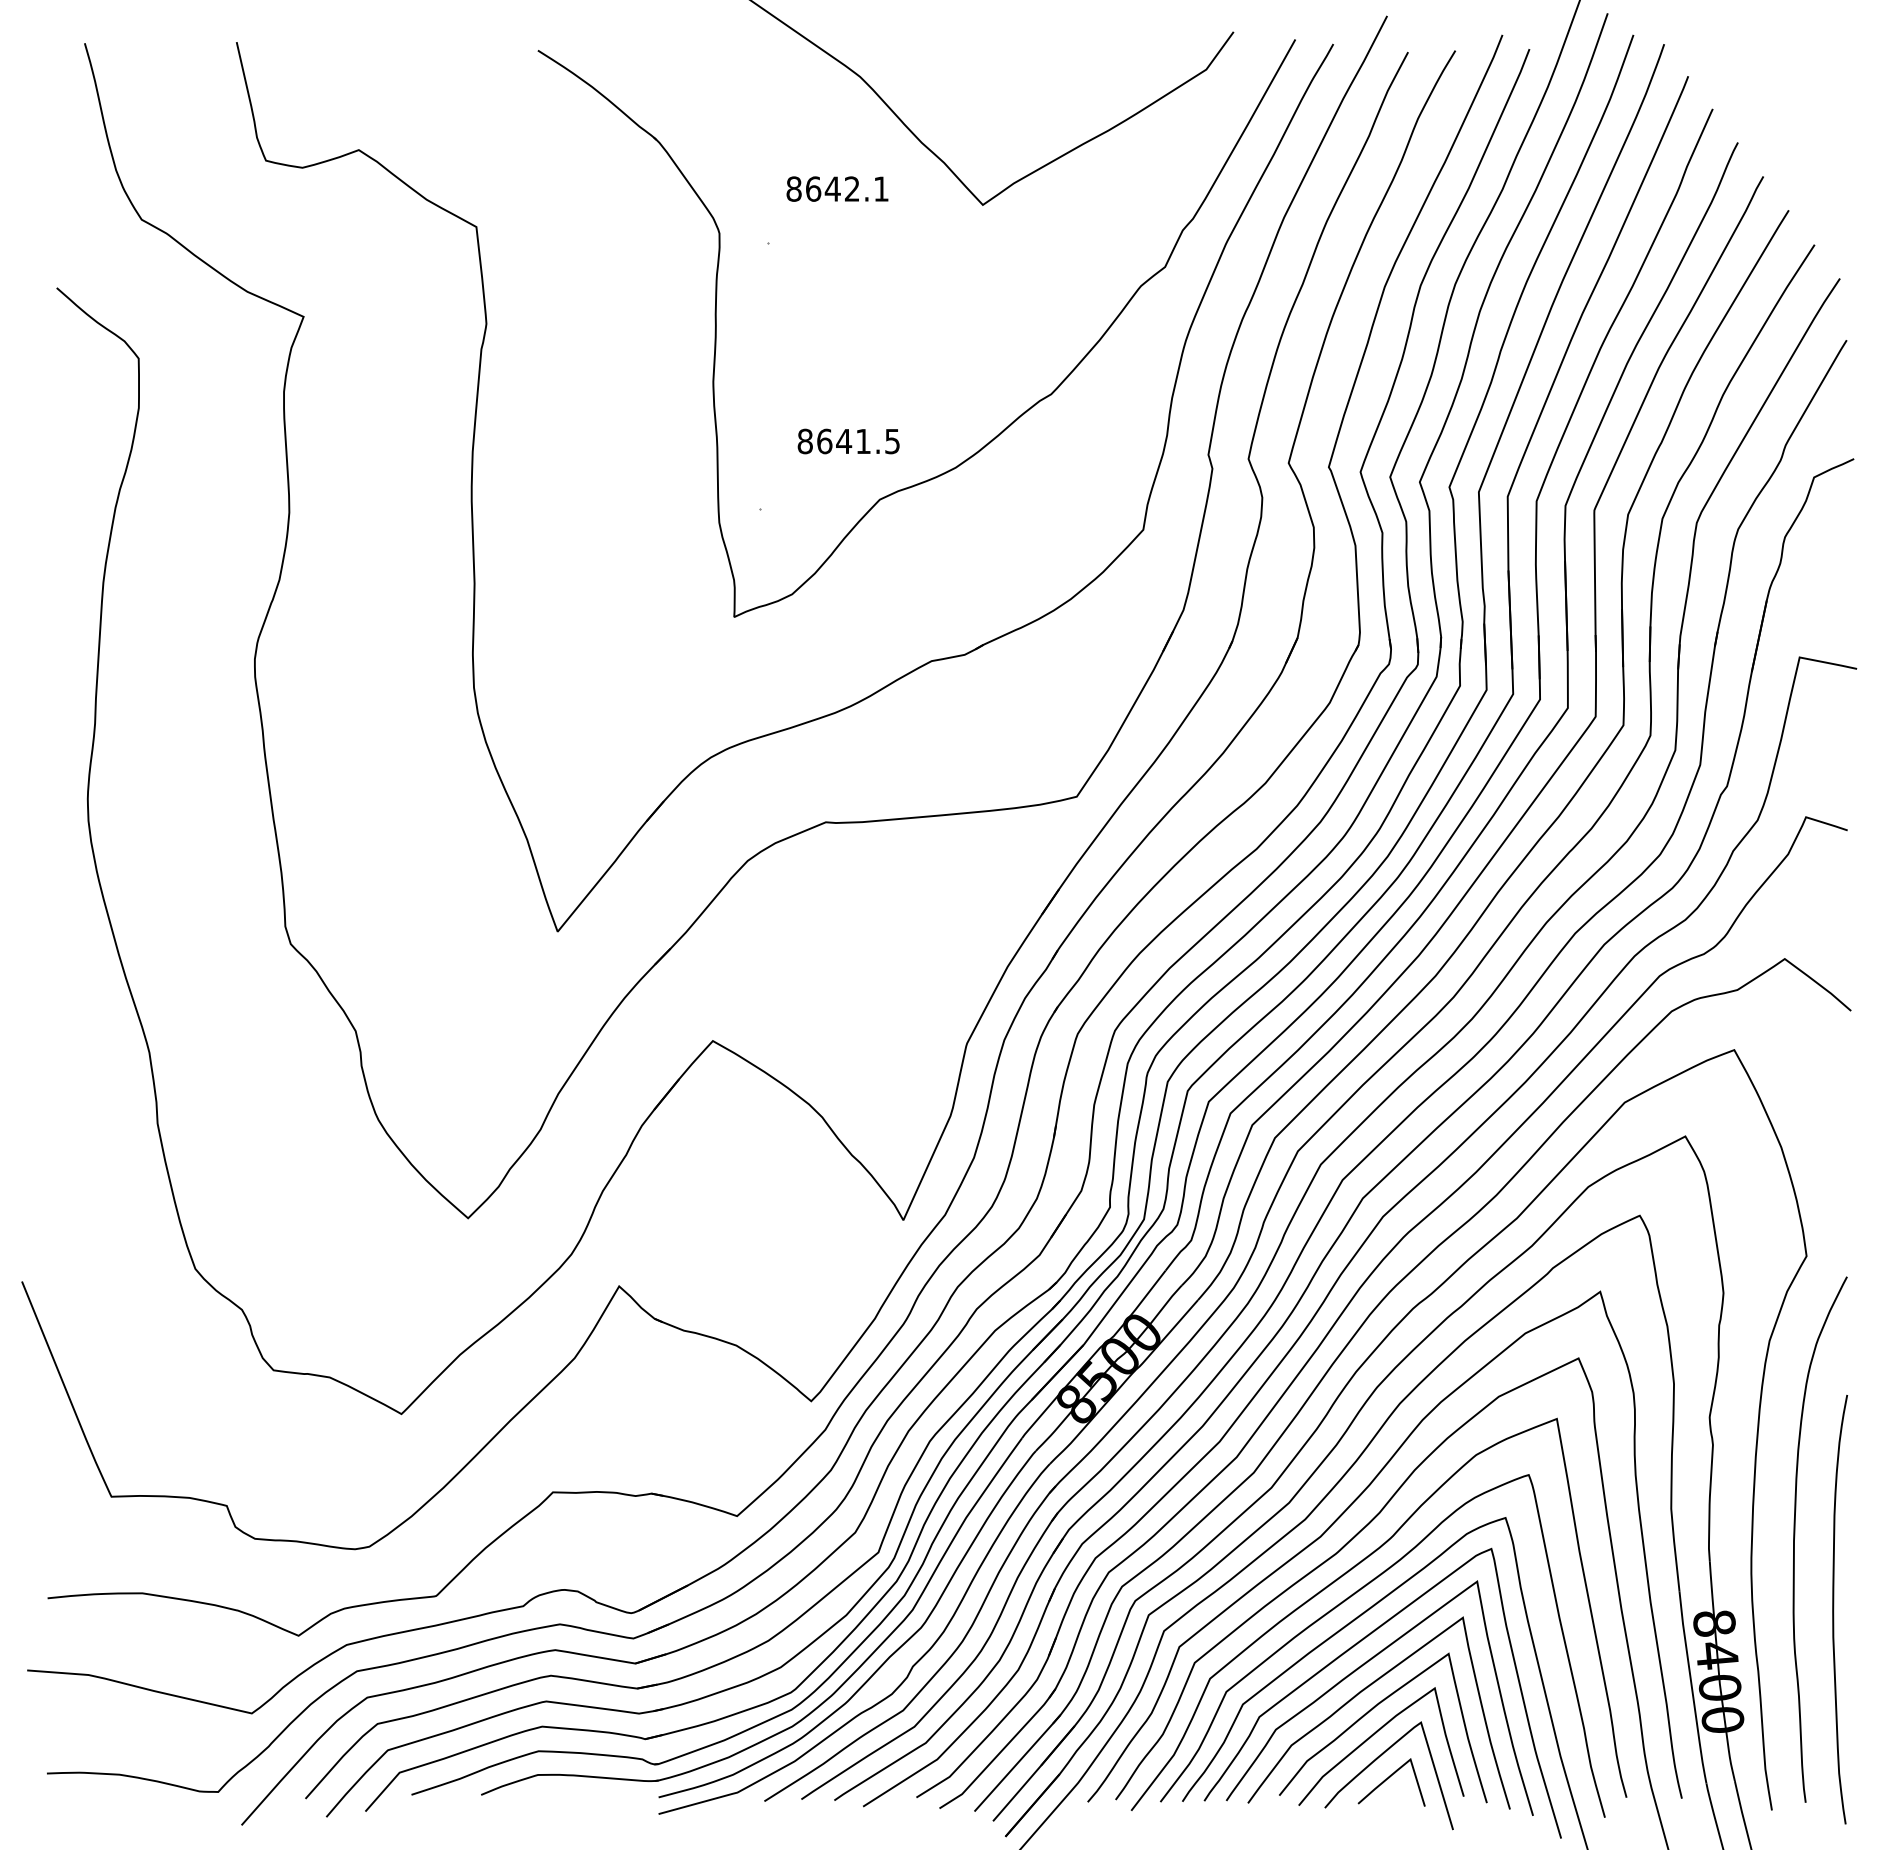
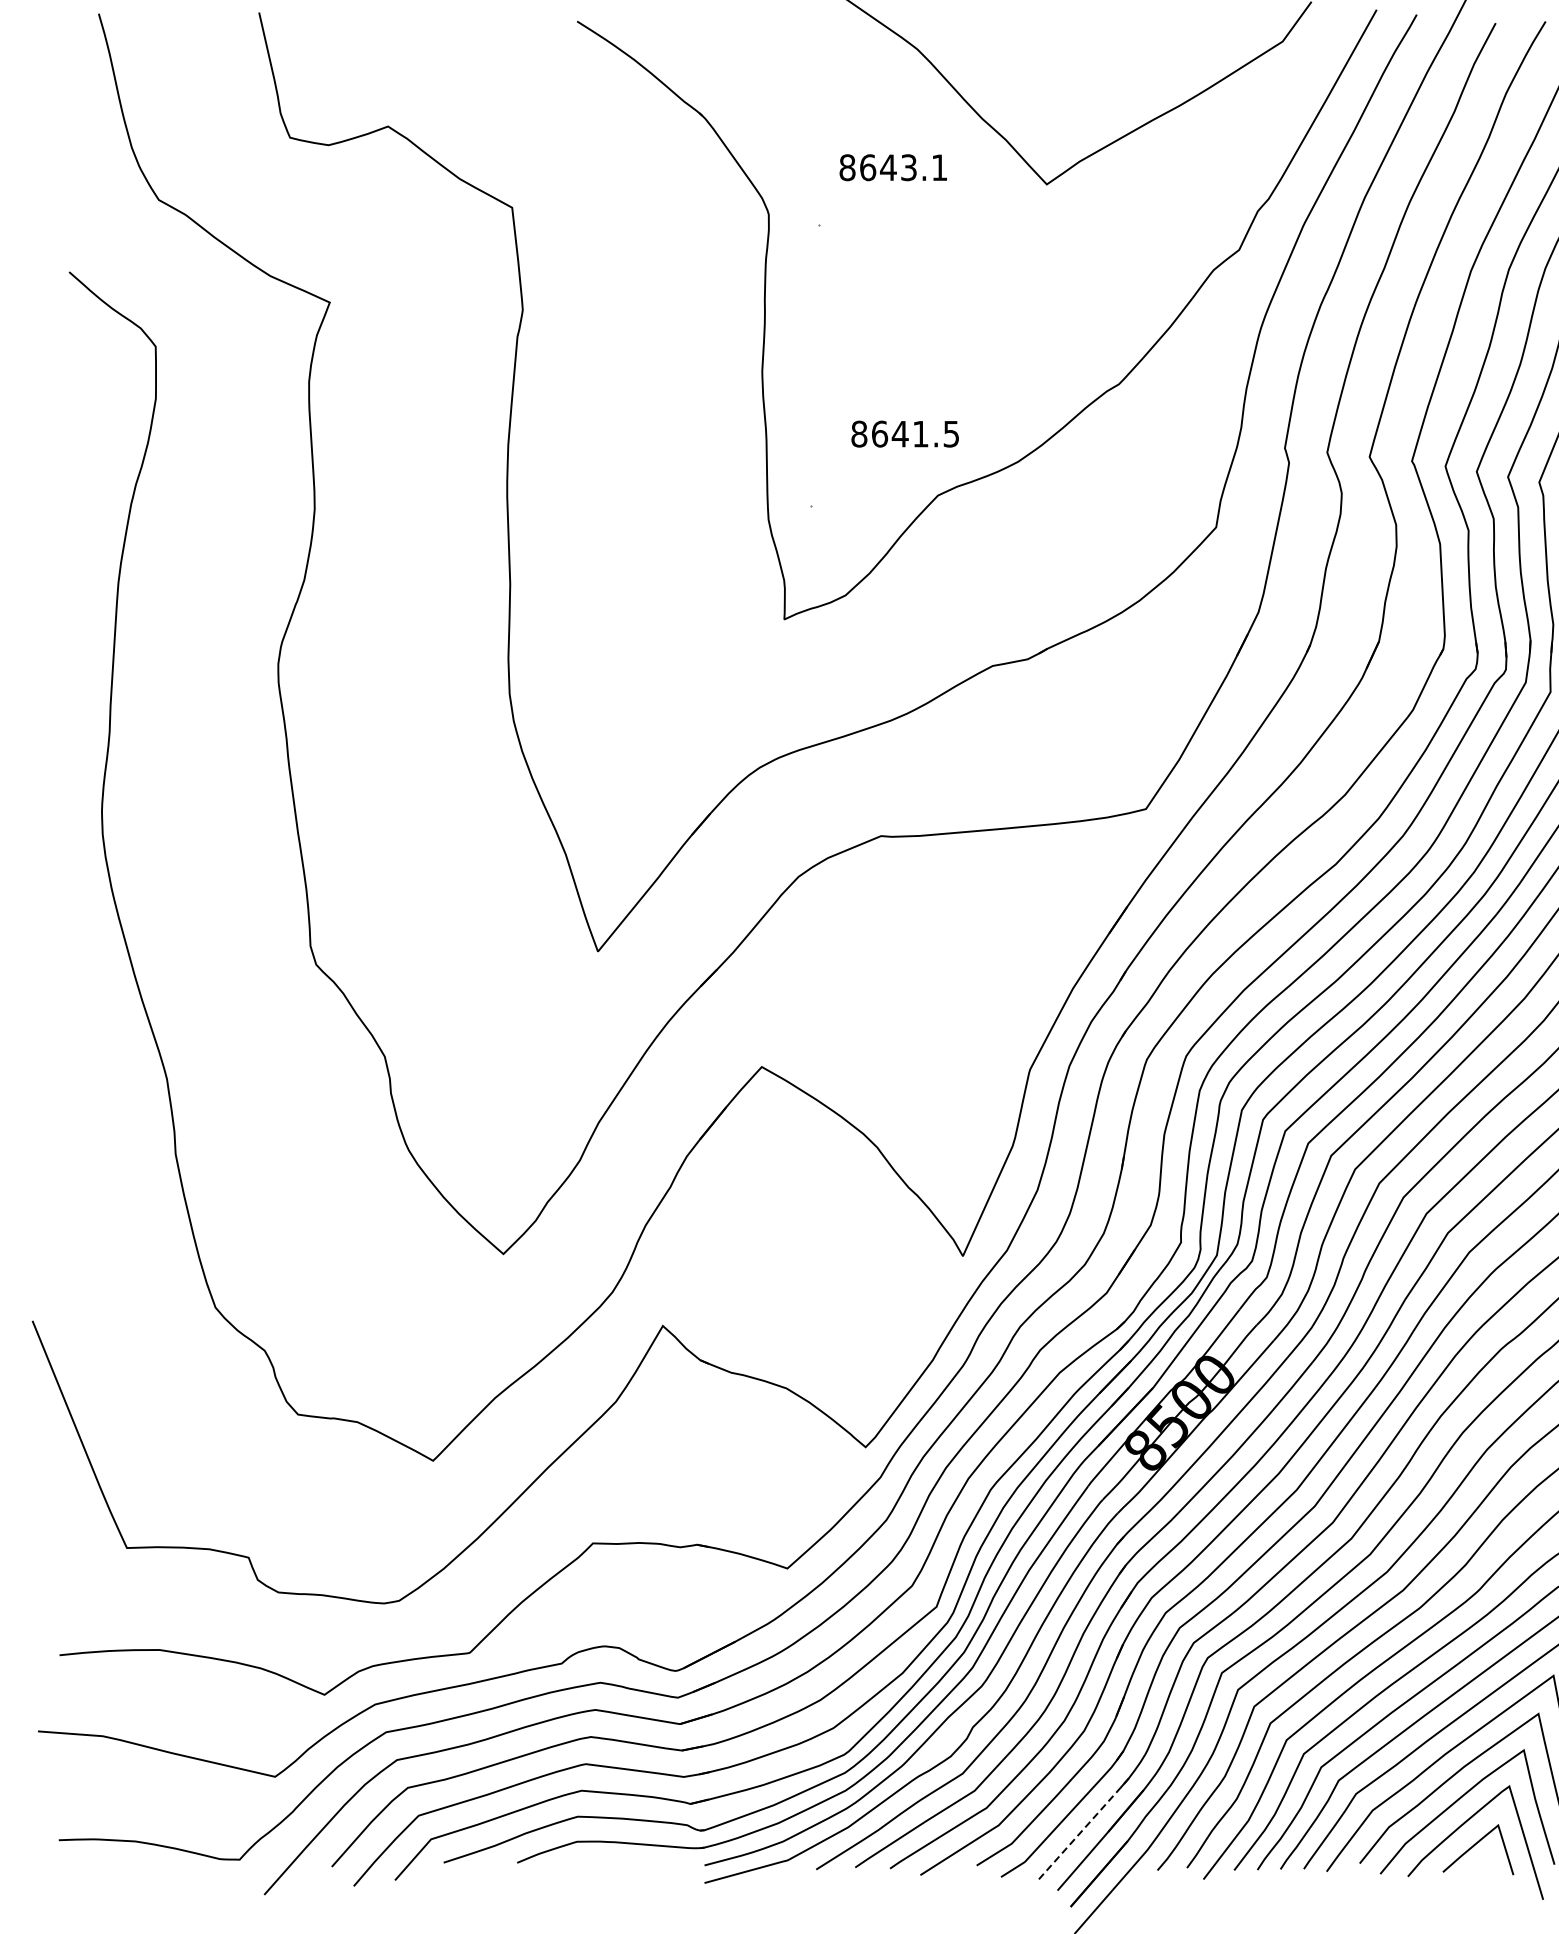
text: (852, 188) -> (909, 167), 8642.1 -> 8643.1
line: (1017, 1763) -> (1083, 1829), solid -> dashed

